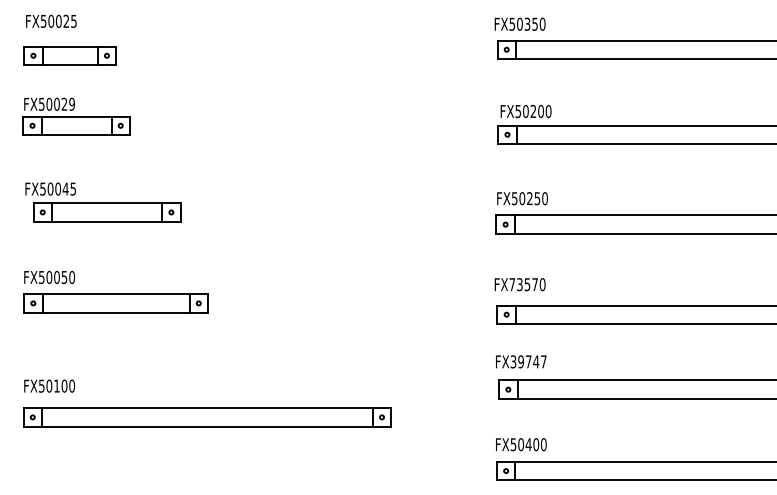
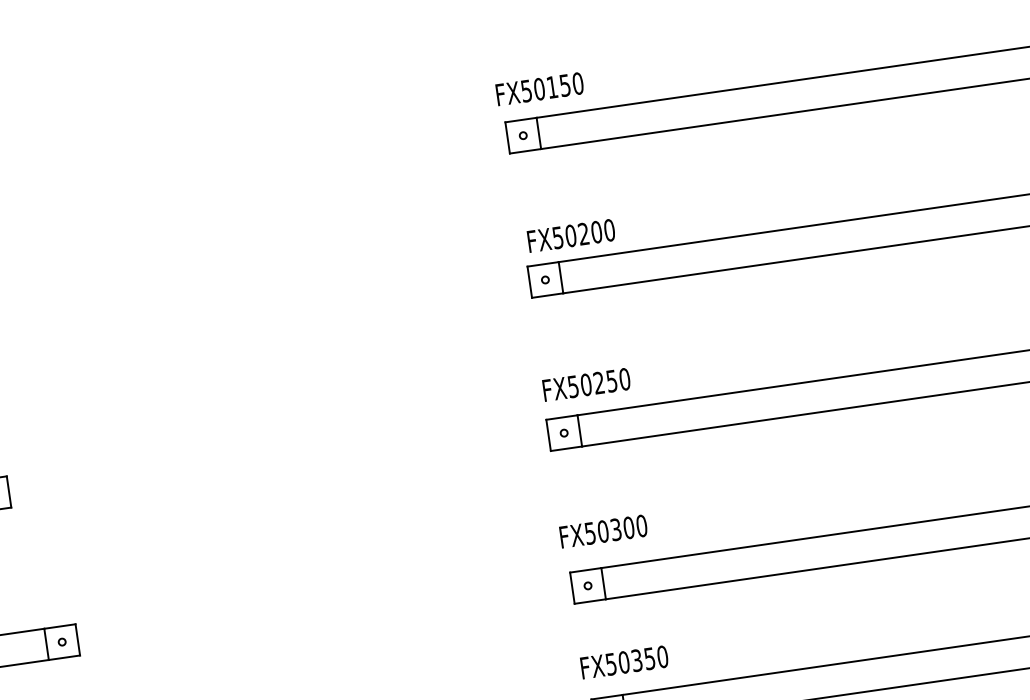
text: (527, 23) -> (552, 86), FX50350 -> FX50150
text: (523, 284) -> (609, 530), FX73570 -> FX50300
text: (528, 361) -> (636, 660), FX39747 -> FX50350

